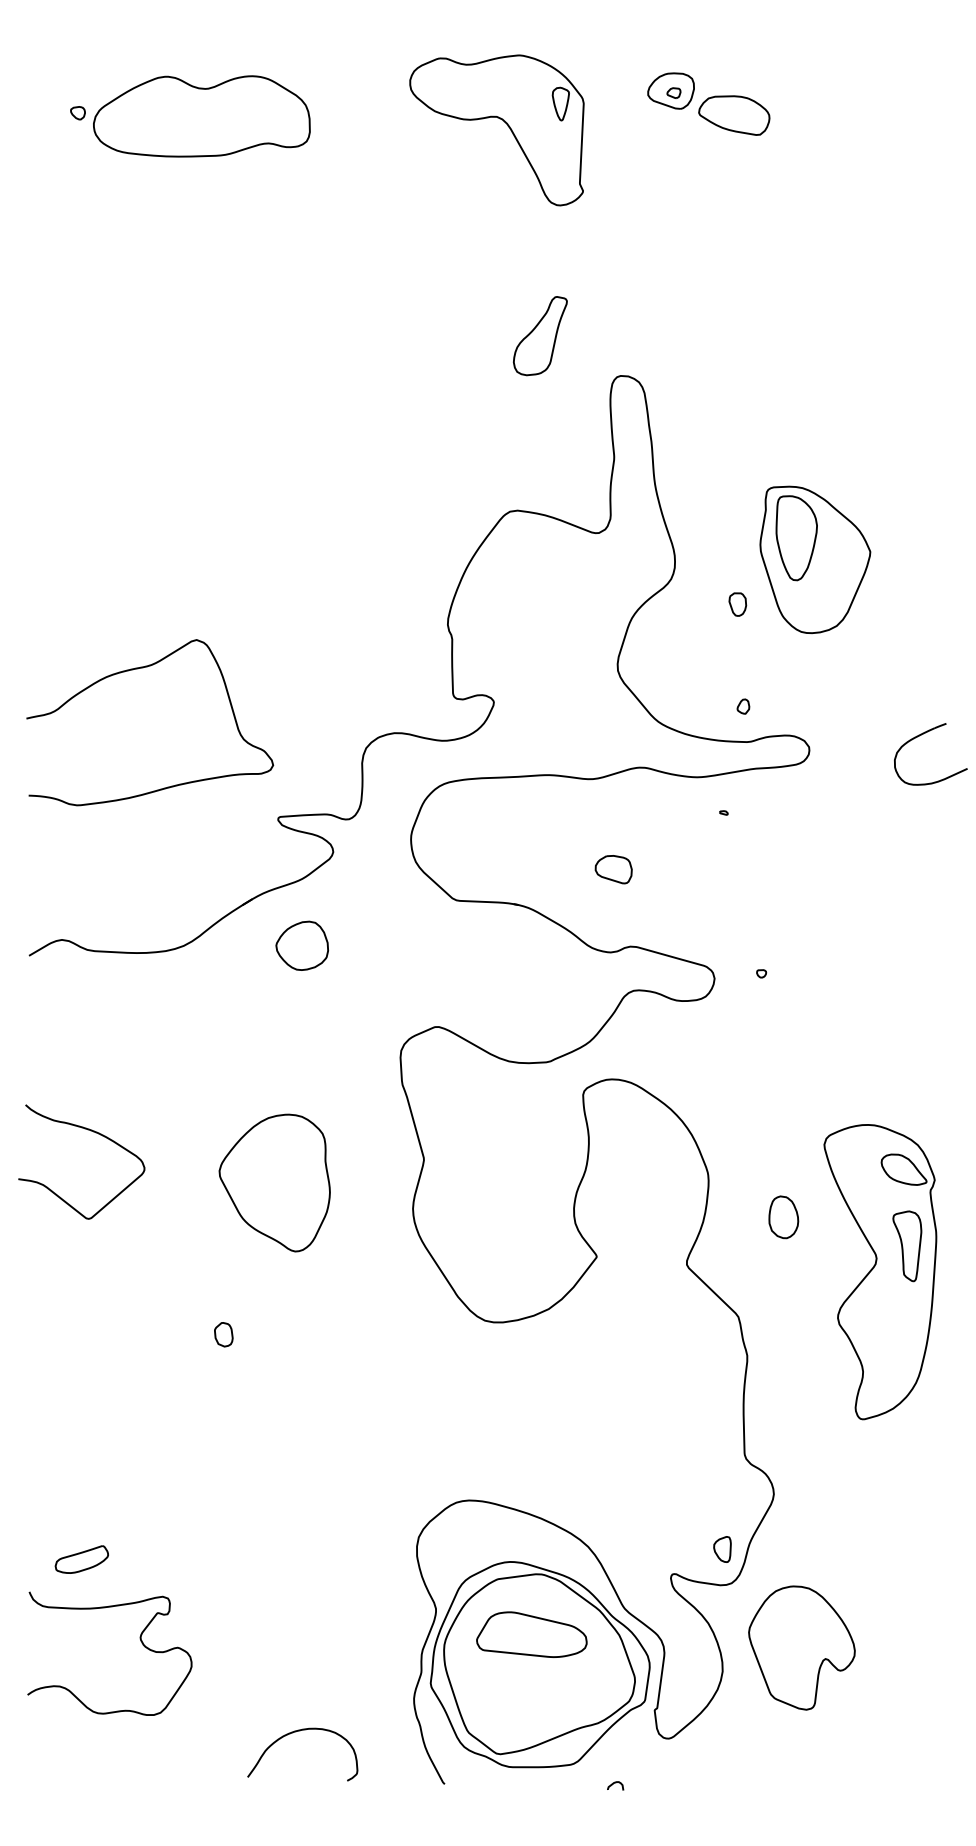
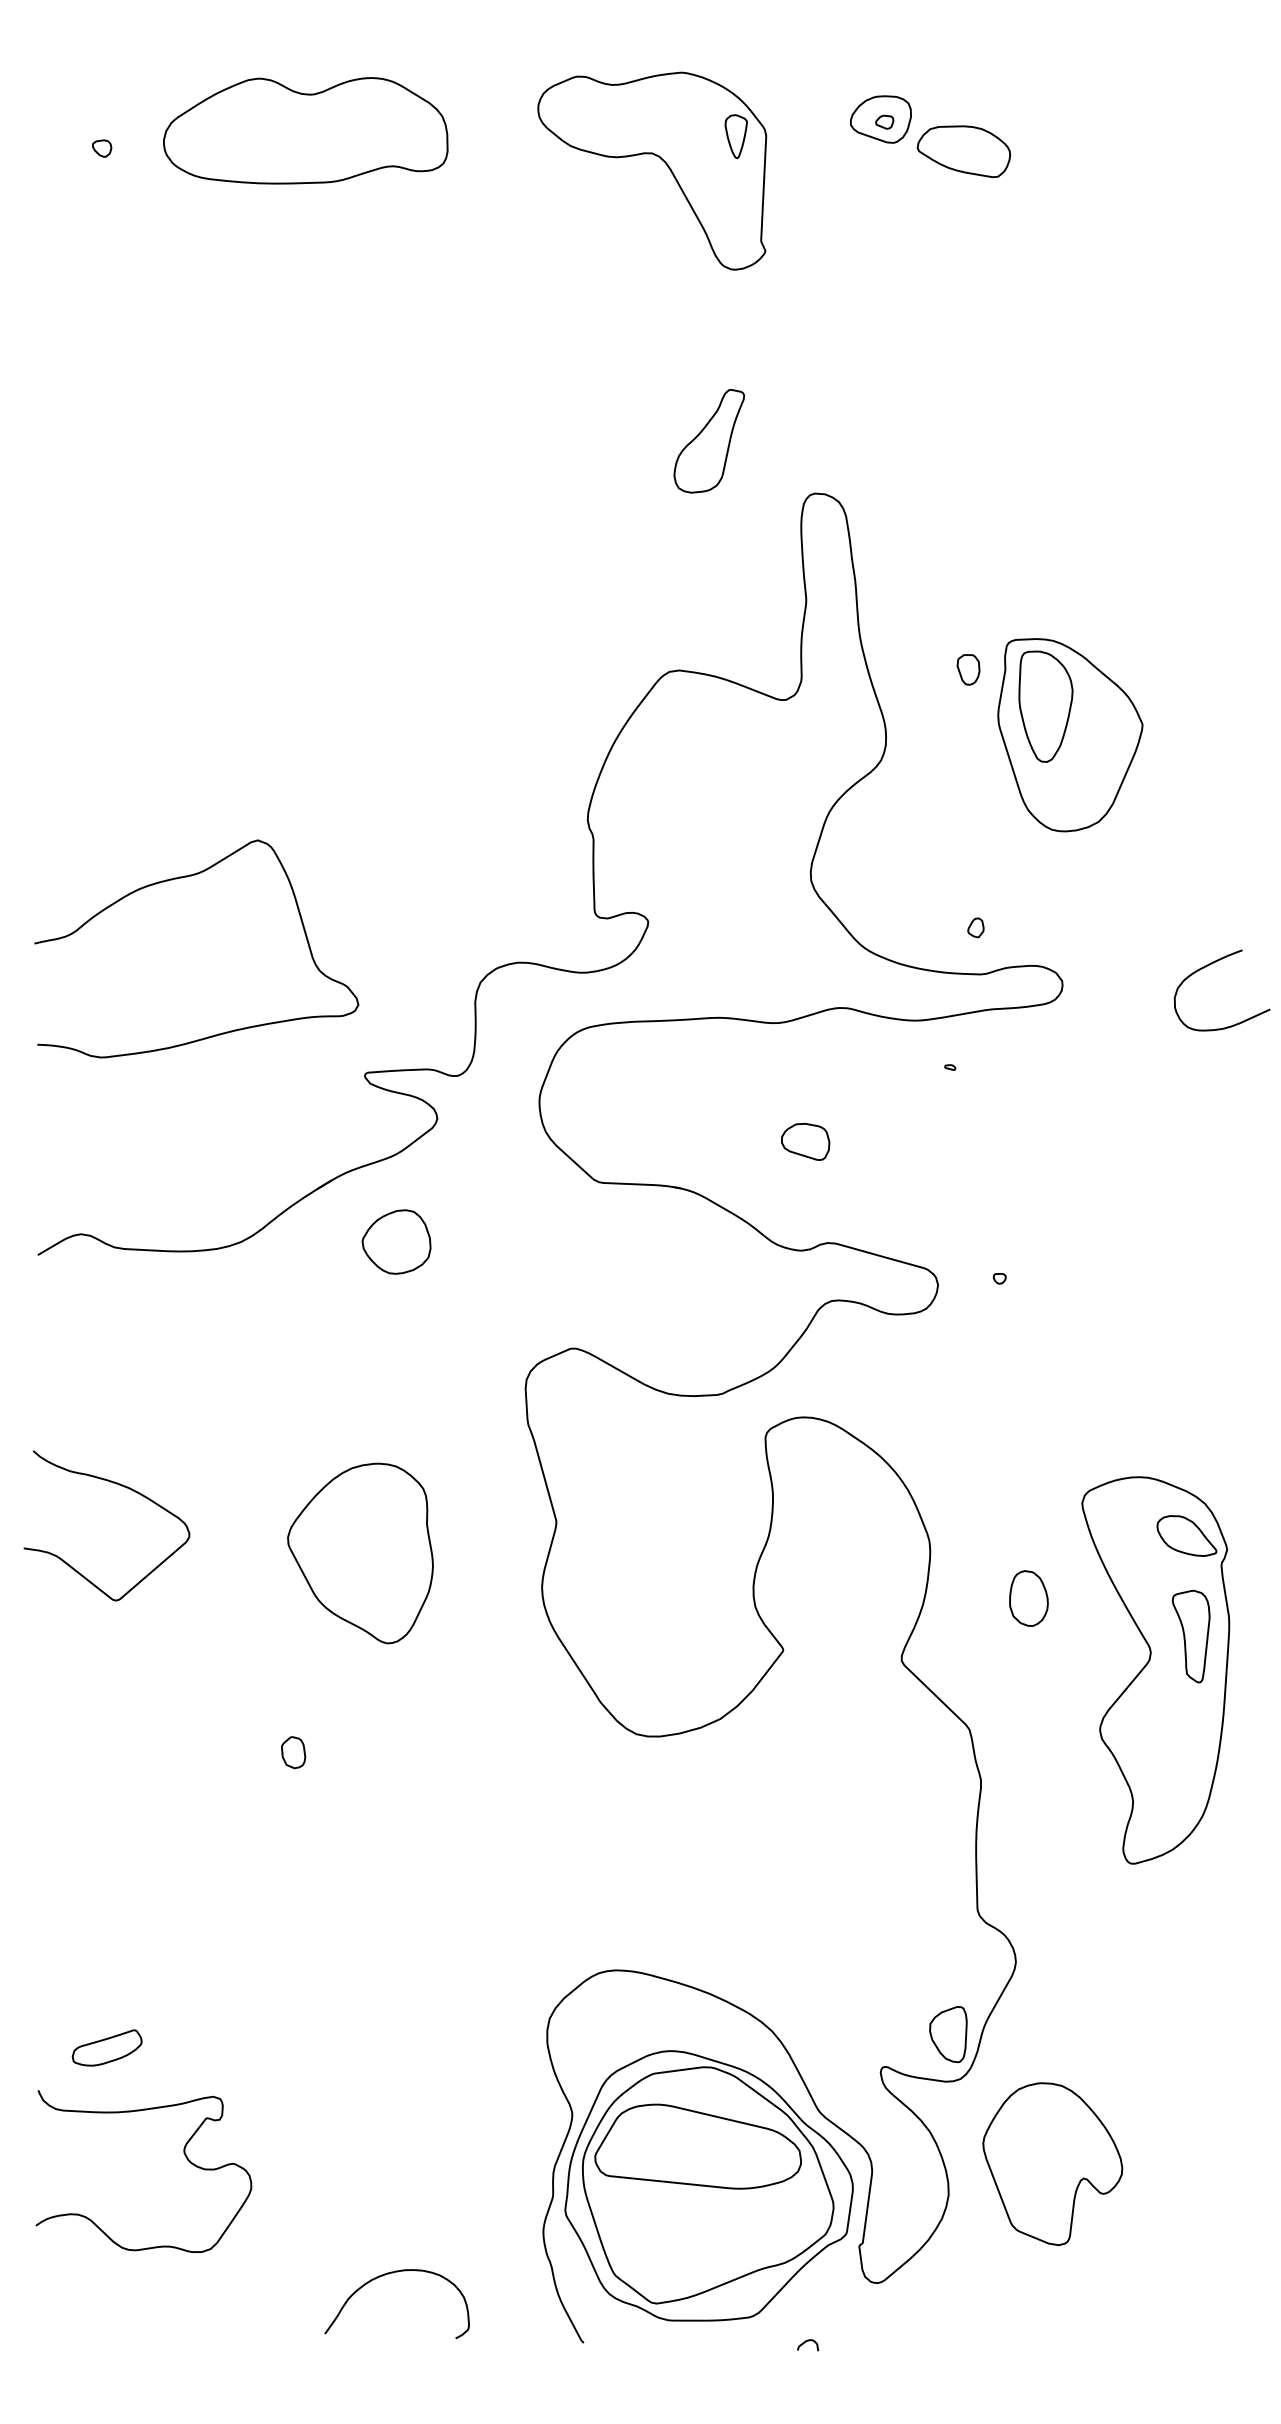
part: (201, 116) -> (305, 130), moved
part: (737, 604) -> (968, 669), moved
part: (722, 1549) -> (948, 2034), size x1.67
part: (531, 1634) -> (697, 2146), size x1.43

